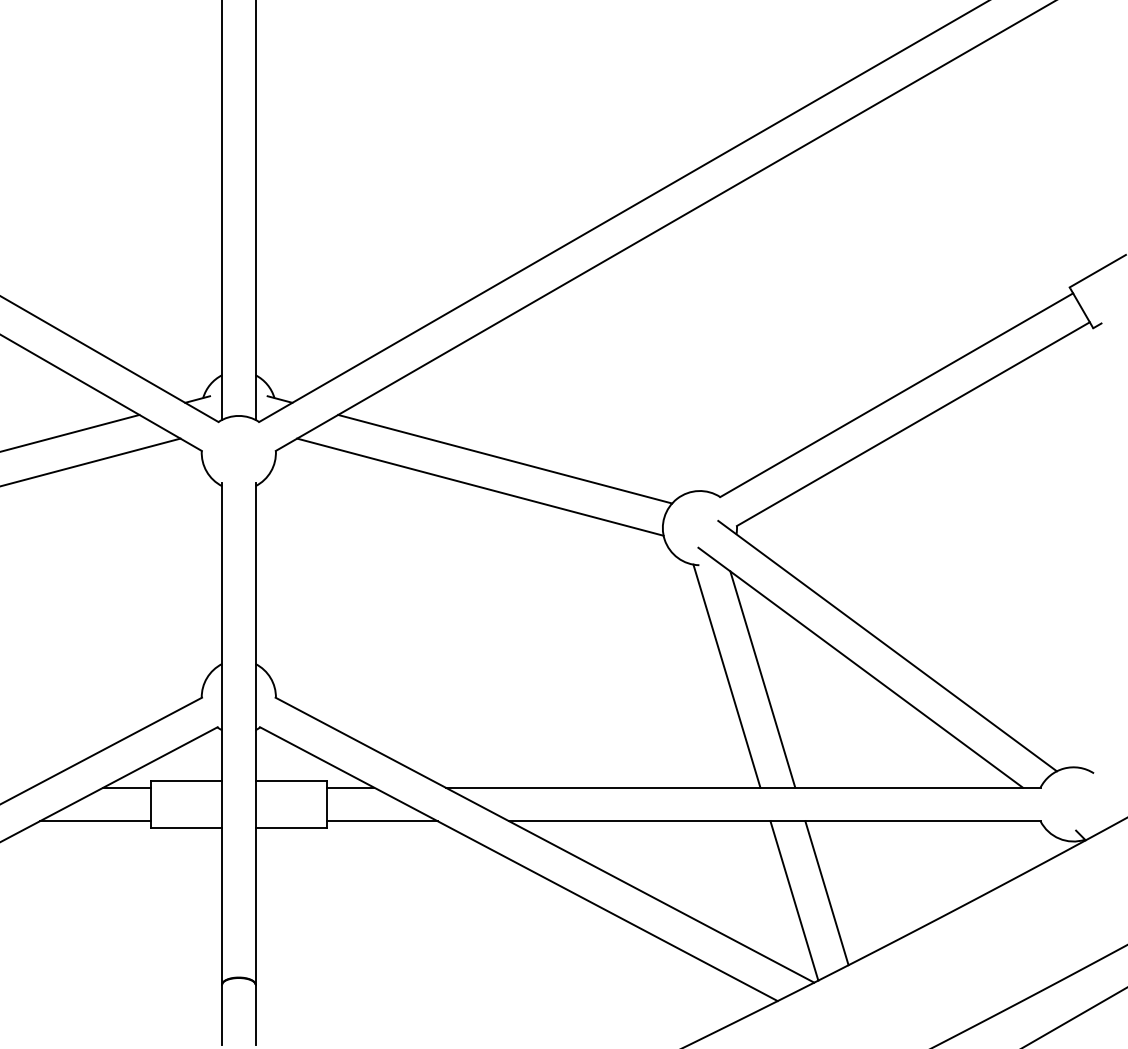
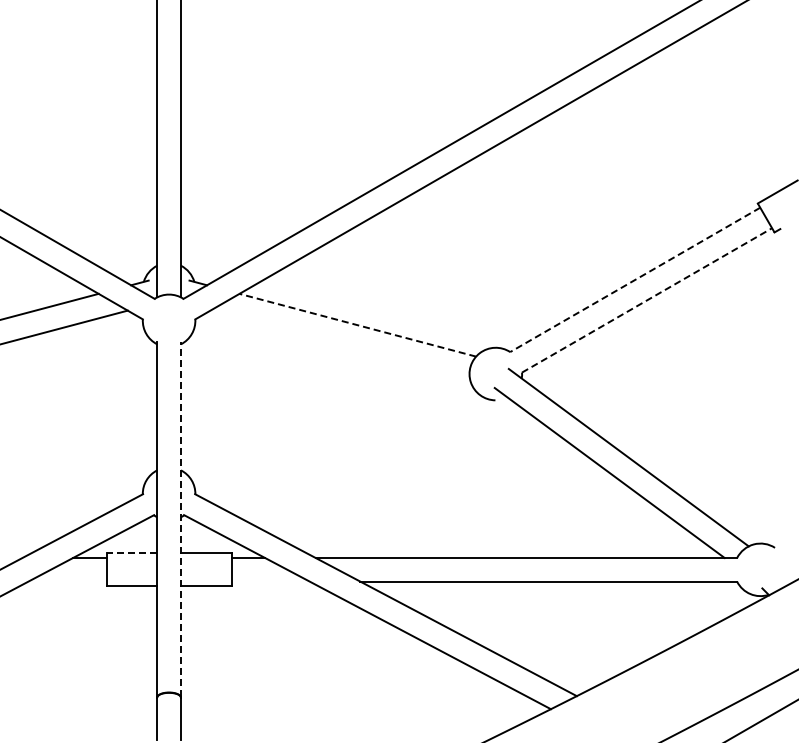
line: (895, 396) -> (634, 280), solid -> dashed
line: (914, 424) -> (647, 300), solid -> dashed
line: (504, 459) -> (357, 325), solid -> dashed
line: (480, 486) -> (340, 344), removed
line: (726, 675) -> (514, 478), removed
line: (762, 679) -> (540, 481), removed
line: (254, 733) -> (180, 519), solid -> dashed
line: (185, 781) -> (131, 553), solid -> dashed
line: (95, 820) -> (67, 581), removed
line: (381, 820) -> (270, 581), removed
line: (826, 892) -> (585, 632), removed
line: (794, 899) -> (562, 637), removed

